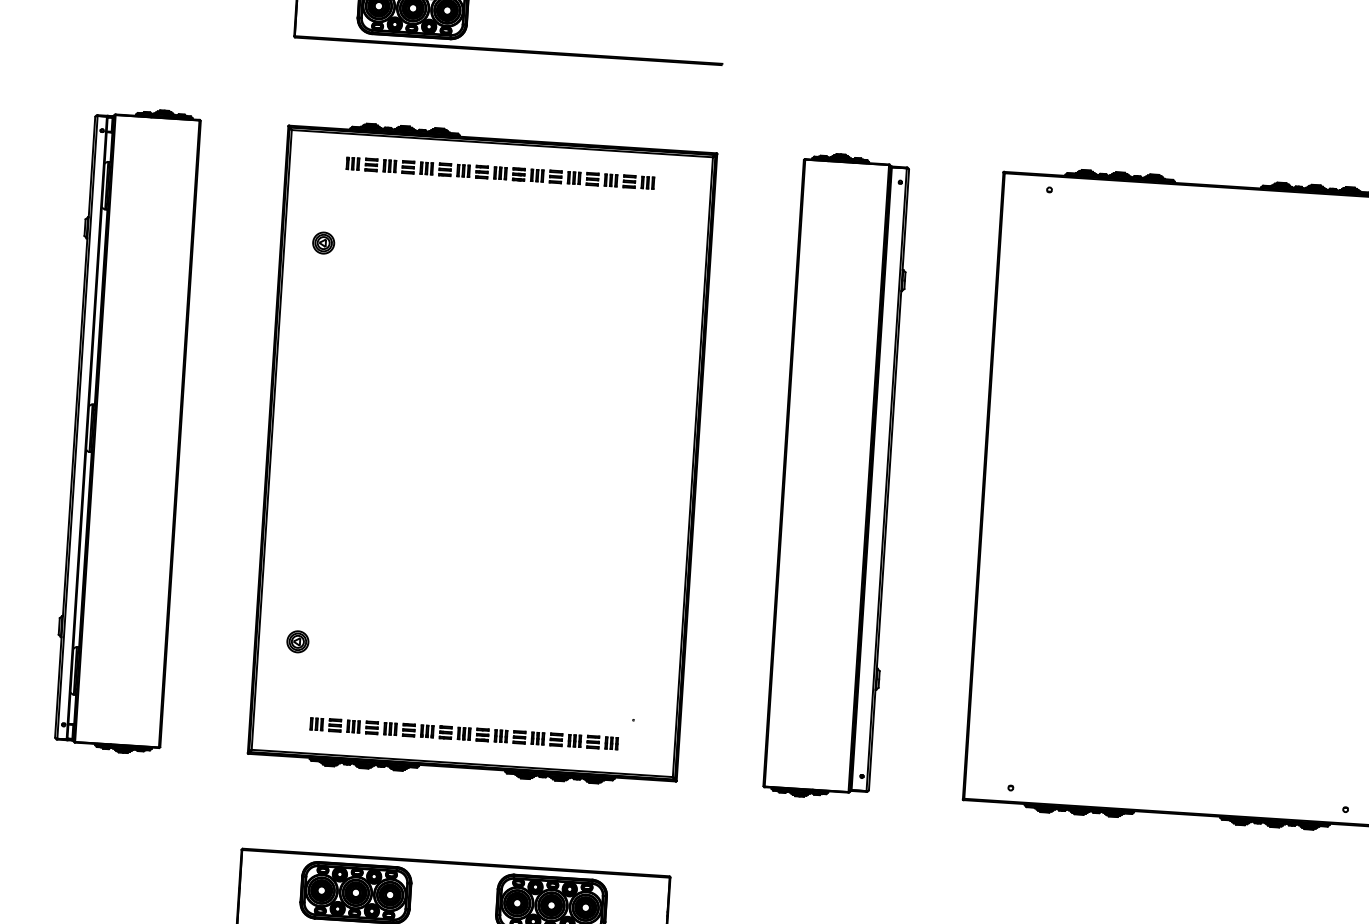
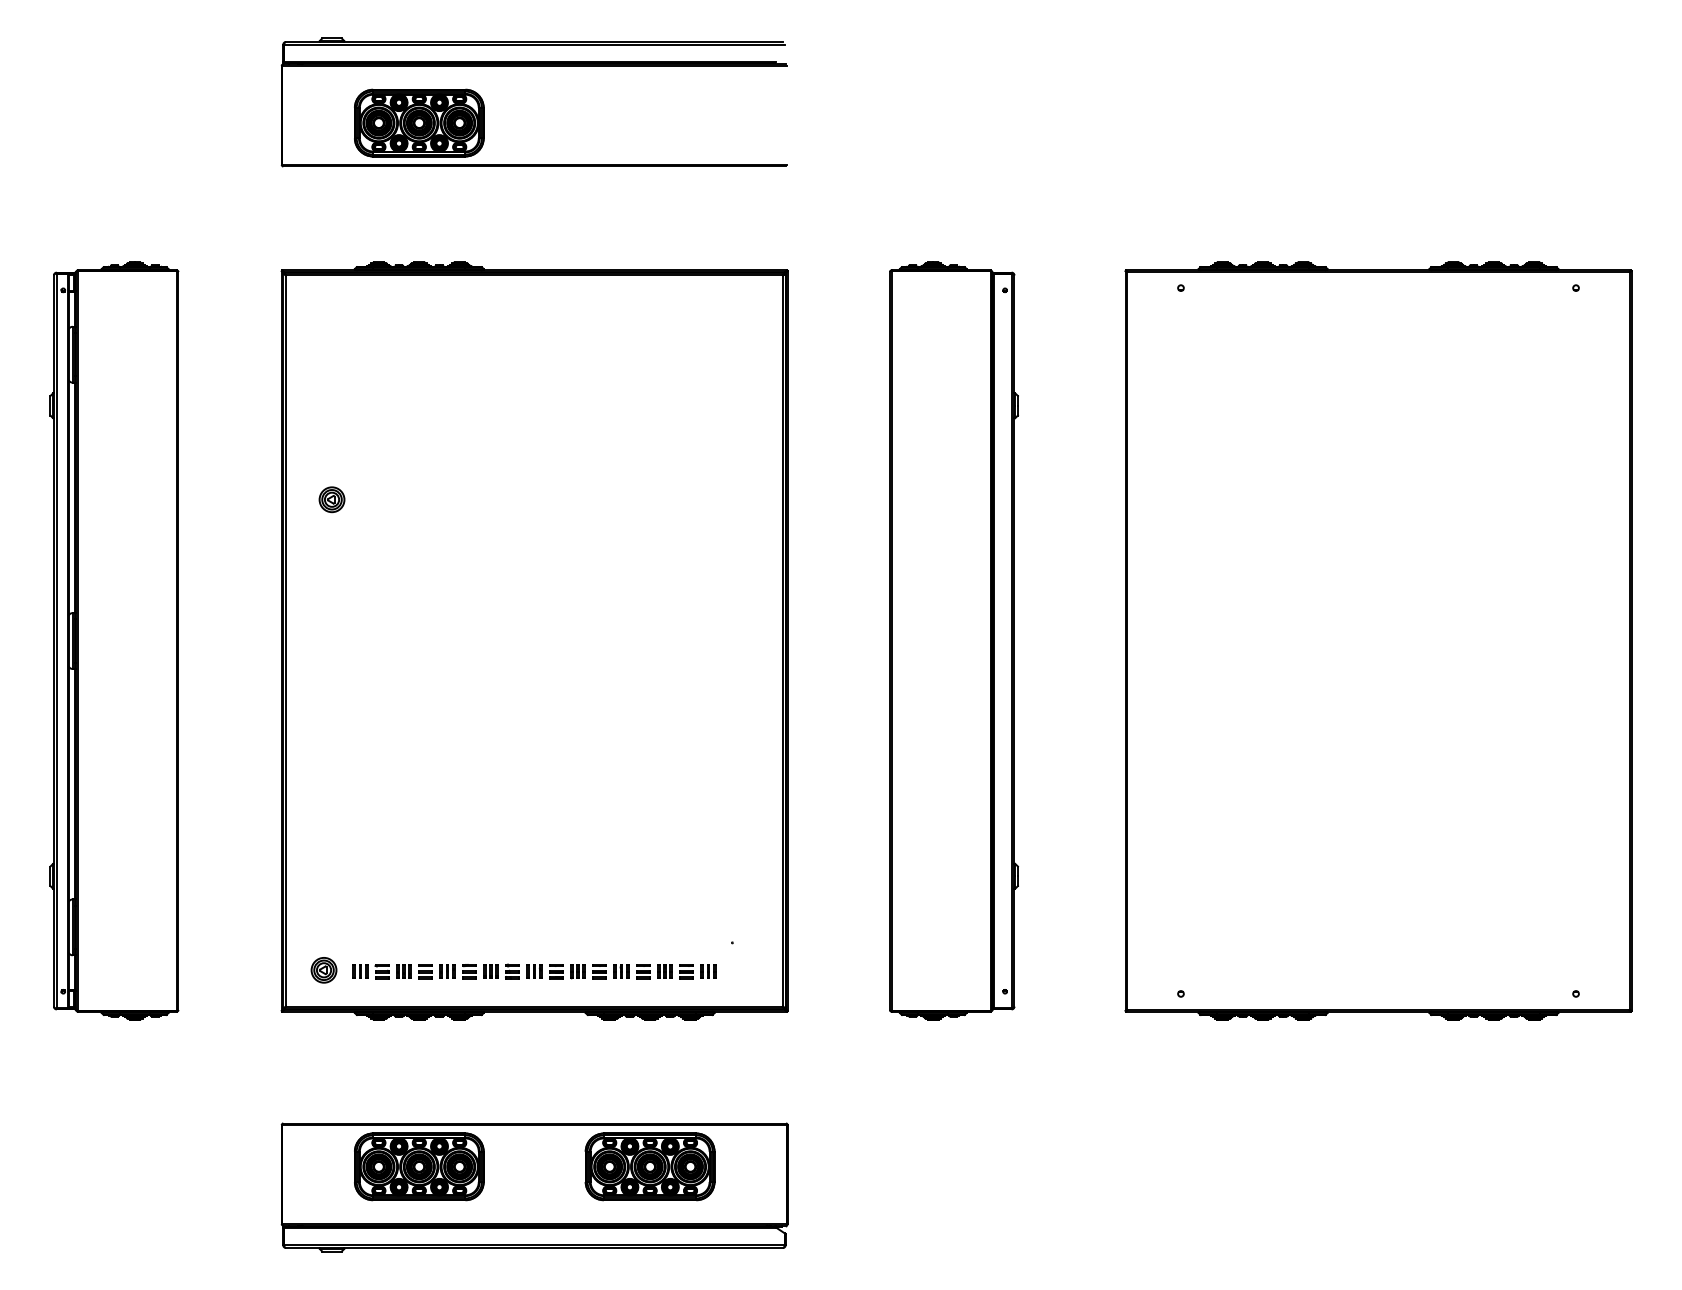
part: (500, 173) -> (534, 310), removed
part: (323, 242) -> (331, 499), moved
part: (297, 641) -> (323, 970), moved

